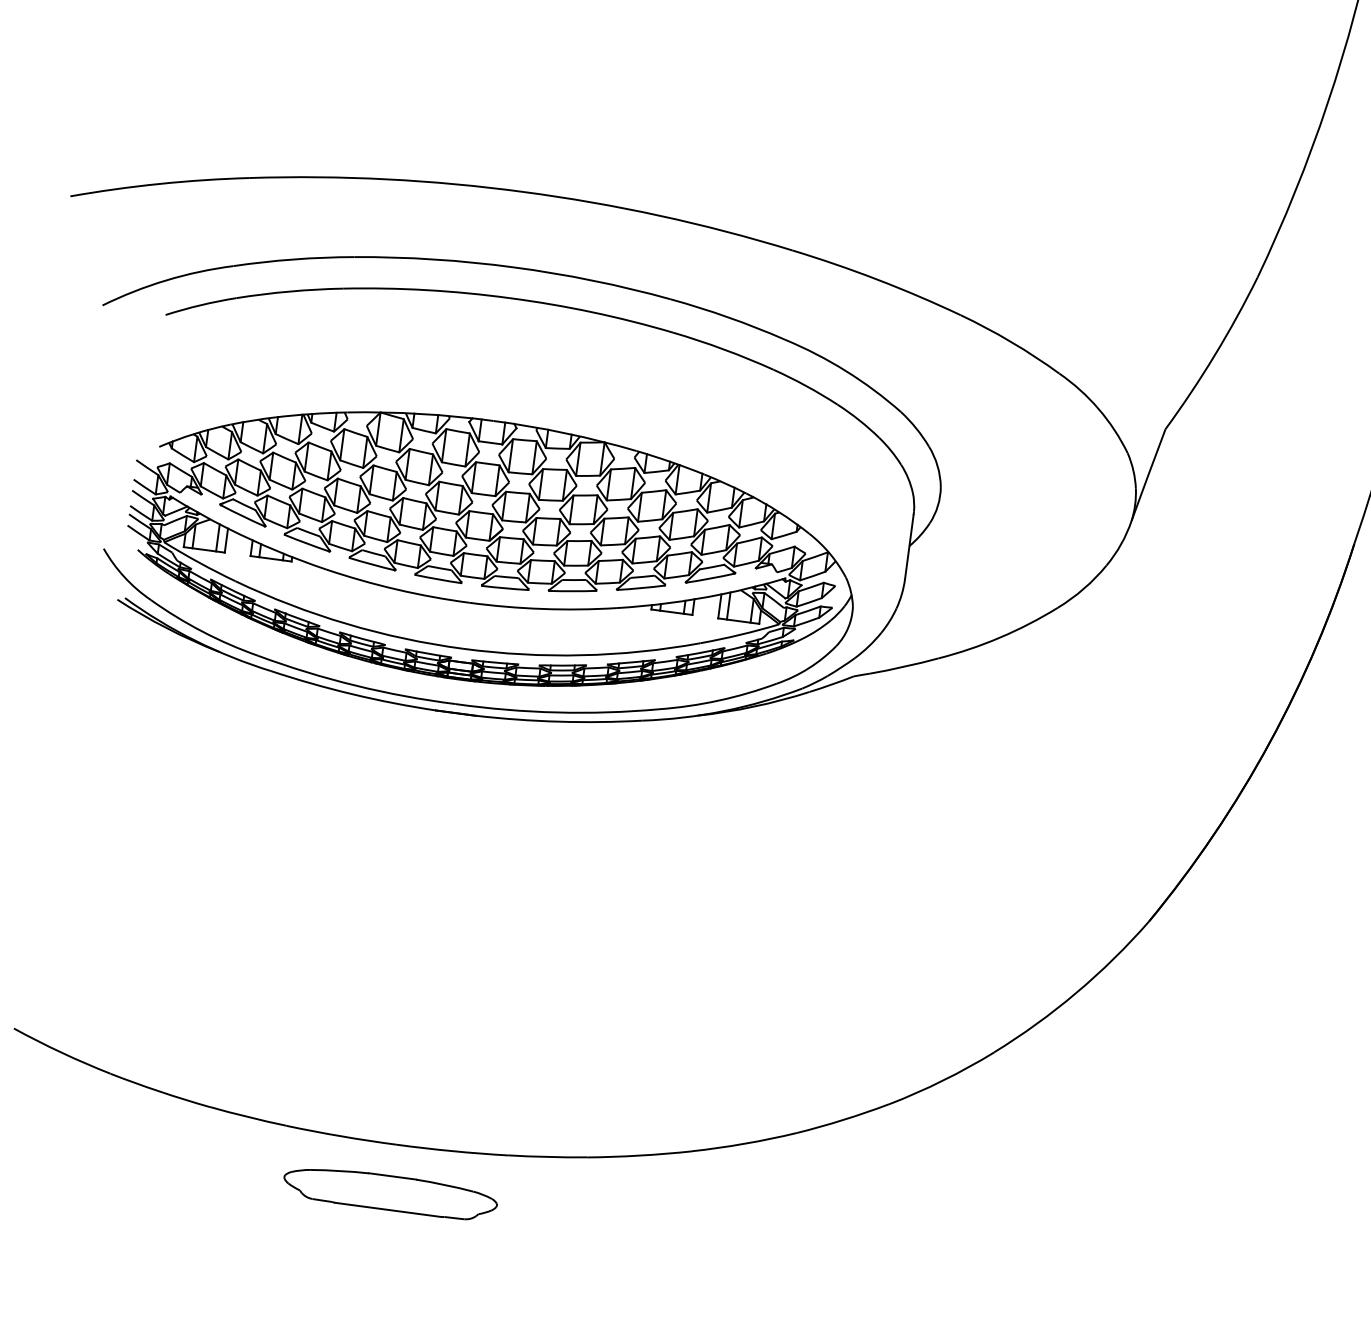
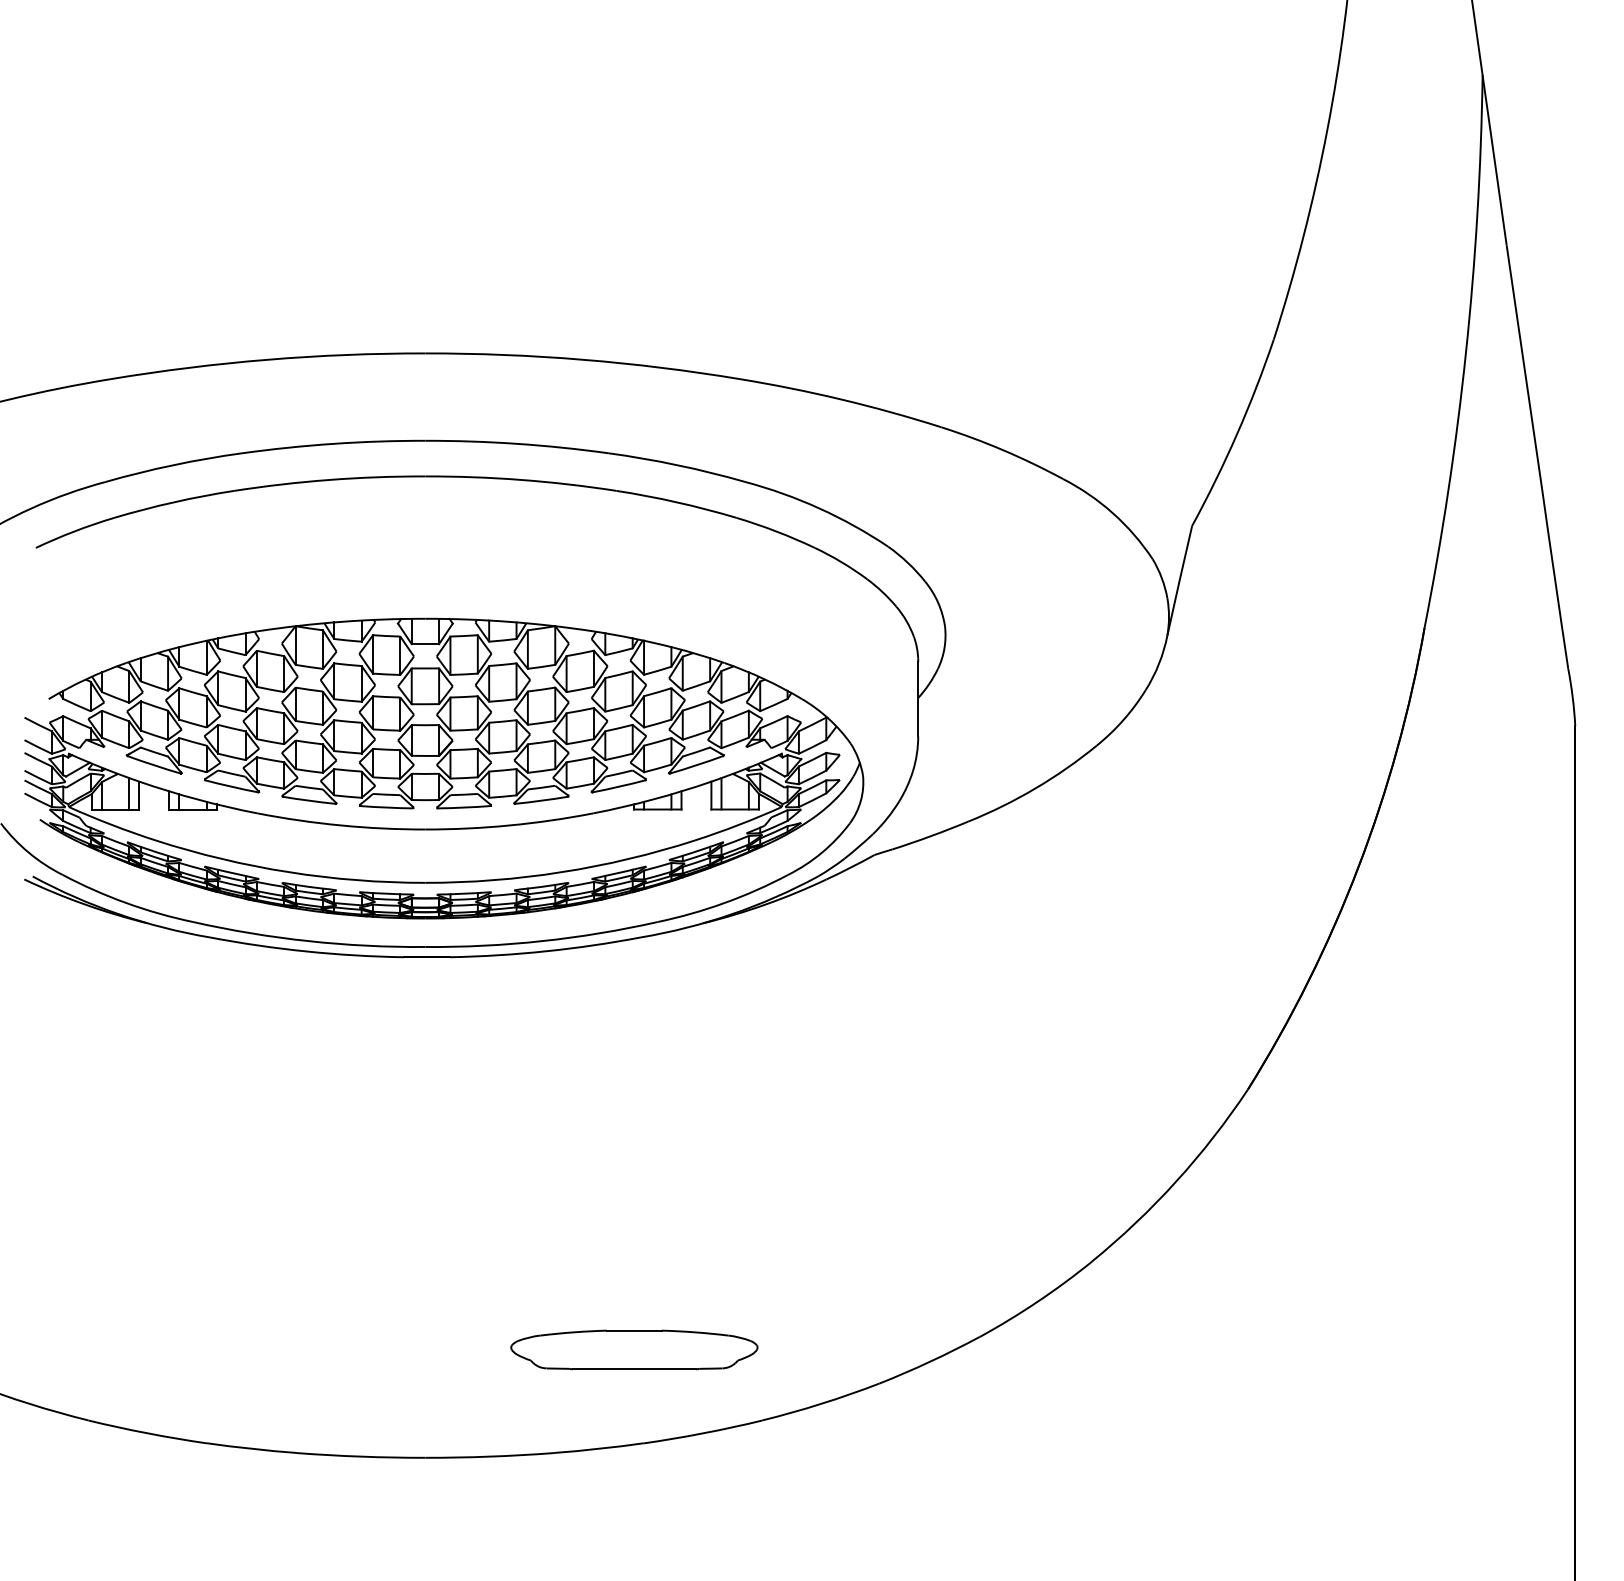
part: (390, 1192) -> (634, 1349), moved

